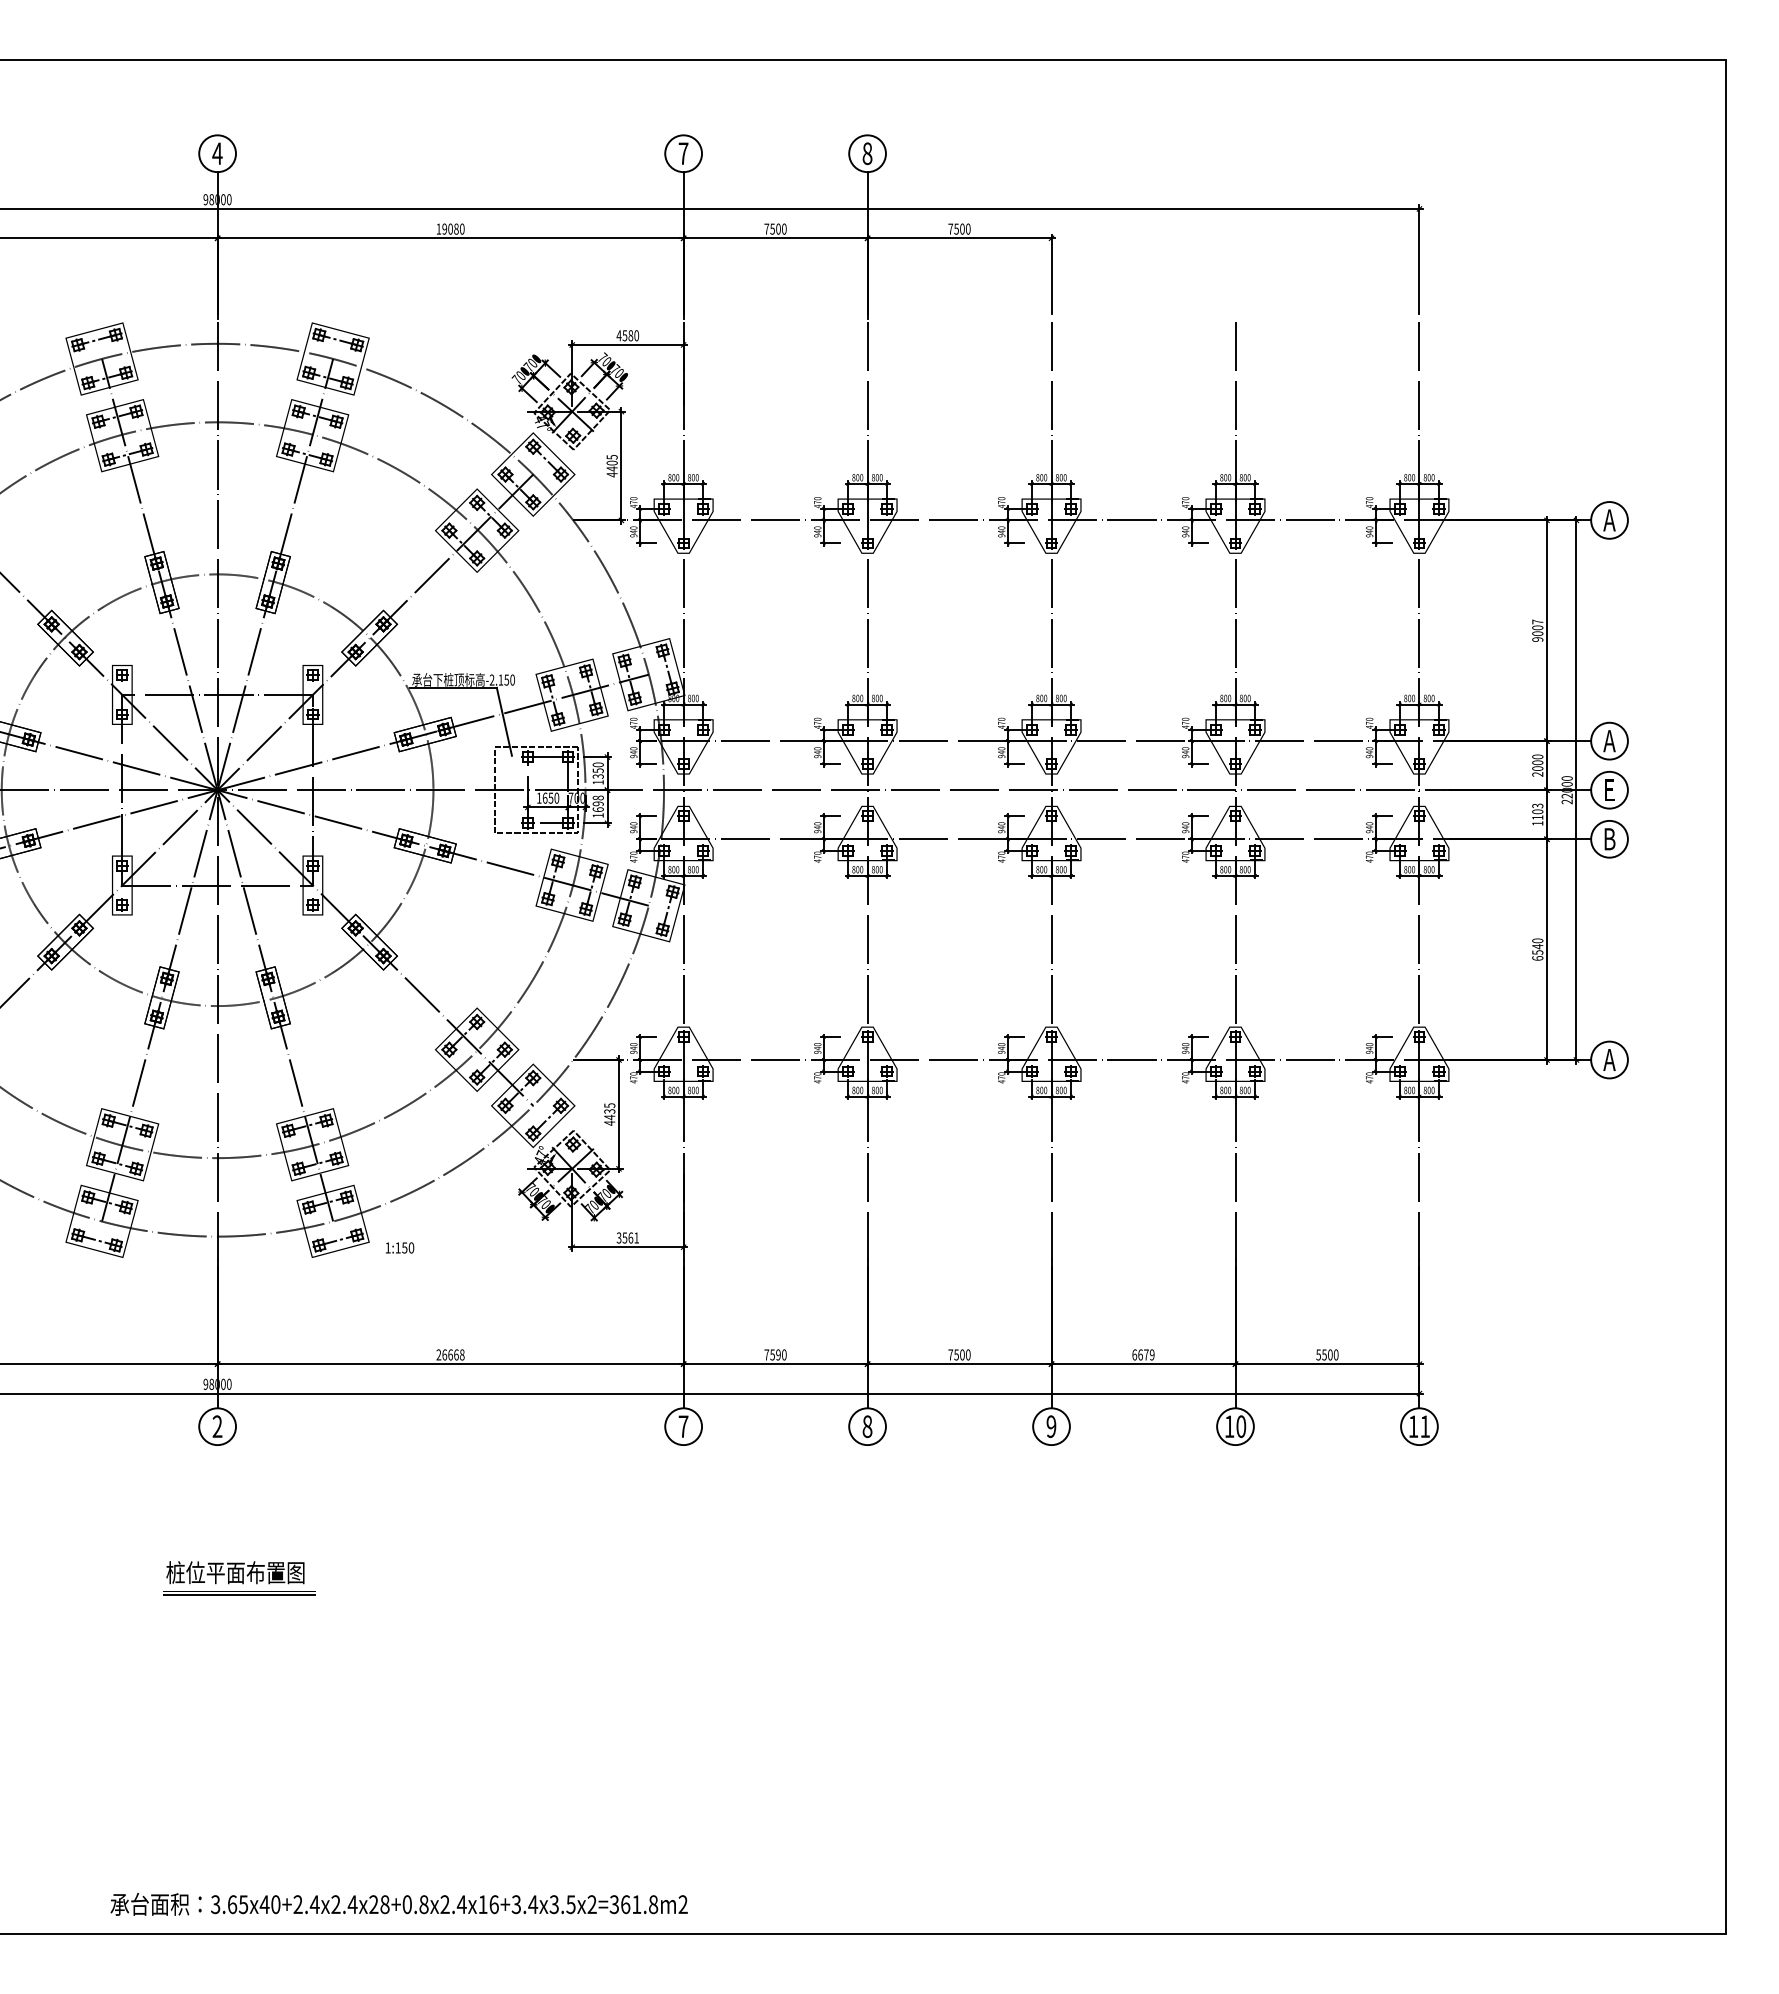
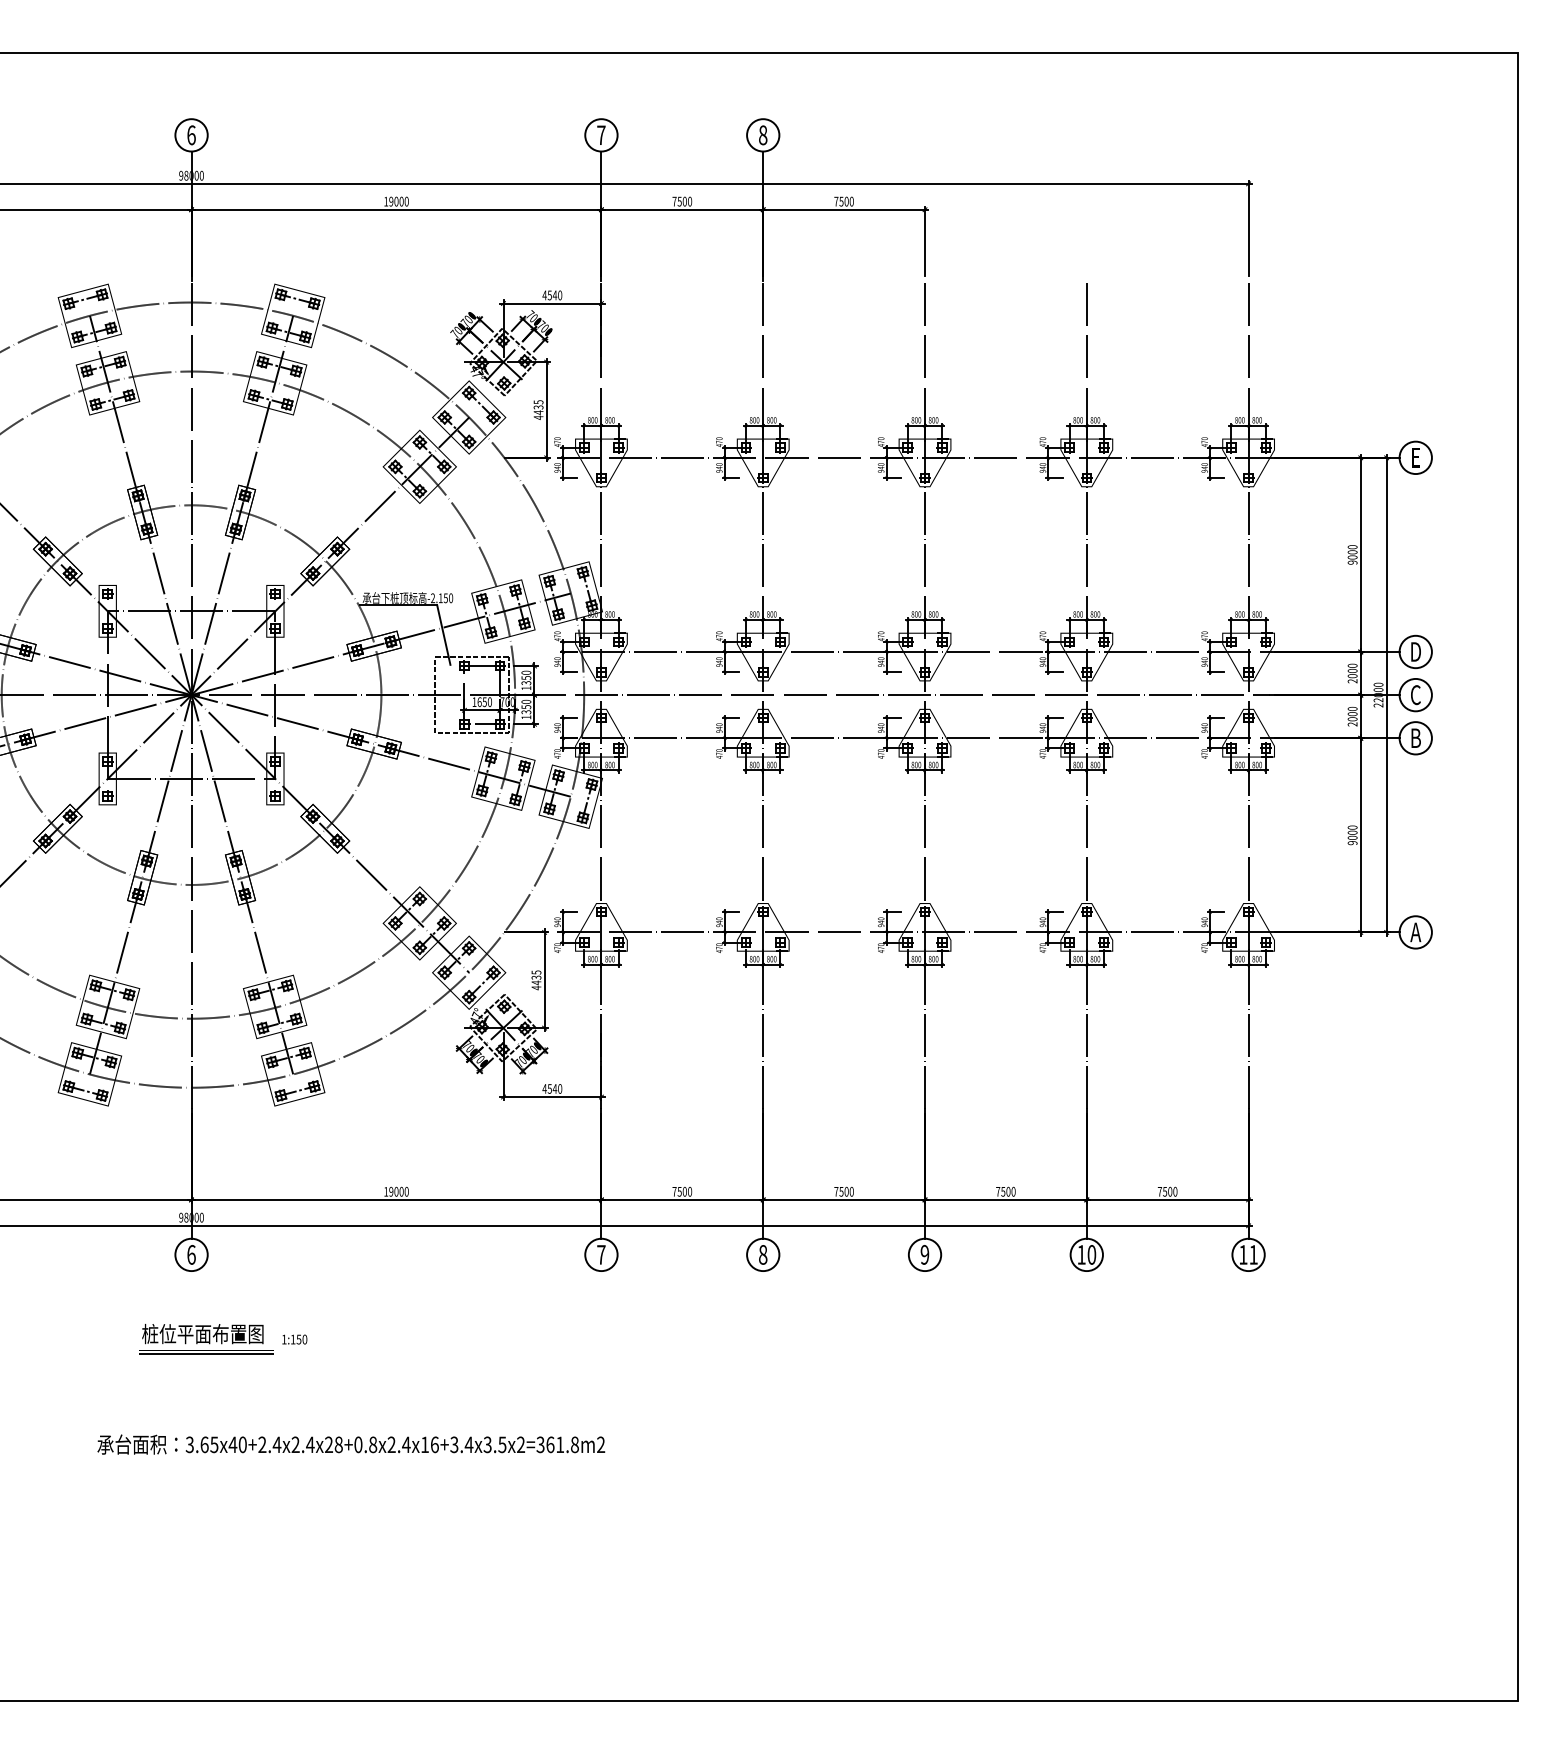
text: (217, 153) -> (191, 135), 4 -> 6
text: (456, 229) -> (401, 201), 19080 -> 19000
text: (630, 335) -> (554, 295), 4580 -> 4540
text: (611, 462) -> (537, 406), 4405 -> 4435
text: (1609, 520) -> (1415, 457), A -> E
text: (1537, 621) -> (1352, 546), 9007 -> 9000
text: (1609, 741) -> (1415, 652), A -> D
text: (1609, 789) -> (1415, 694), E -> C
text: (597, 803) -> (525, 706), 1698 -> 1350
text: (1537, 814) -> (1352, 716), 1103 -> 2000
text: (1537, 952) -> (1352, 837), 6540 -> 9000
text: (627, 1237) -> (552, 1088), 3561 -> 4540
text: (400, 1247) -> (295, 1339), moved
text: (450, 1354) -> (396, 1191), 26668 -> 19000
text: (778, 1354) -> (684, 1191), 7590 -> 7500
text: (1143, 1354) -> (1005, 1191), 6679 -> 7500
text: (1318, 1354) -> (1159, 1191), 5500 -> 7500
text: (217, 1426) -> (191, 1254), 2 -> 6
part: (239, 1578) -> (206, 1339), moved
text: (398, 1904) -> (350, 1444), moved

